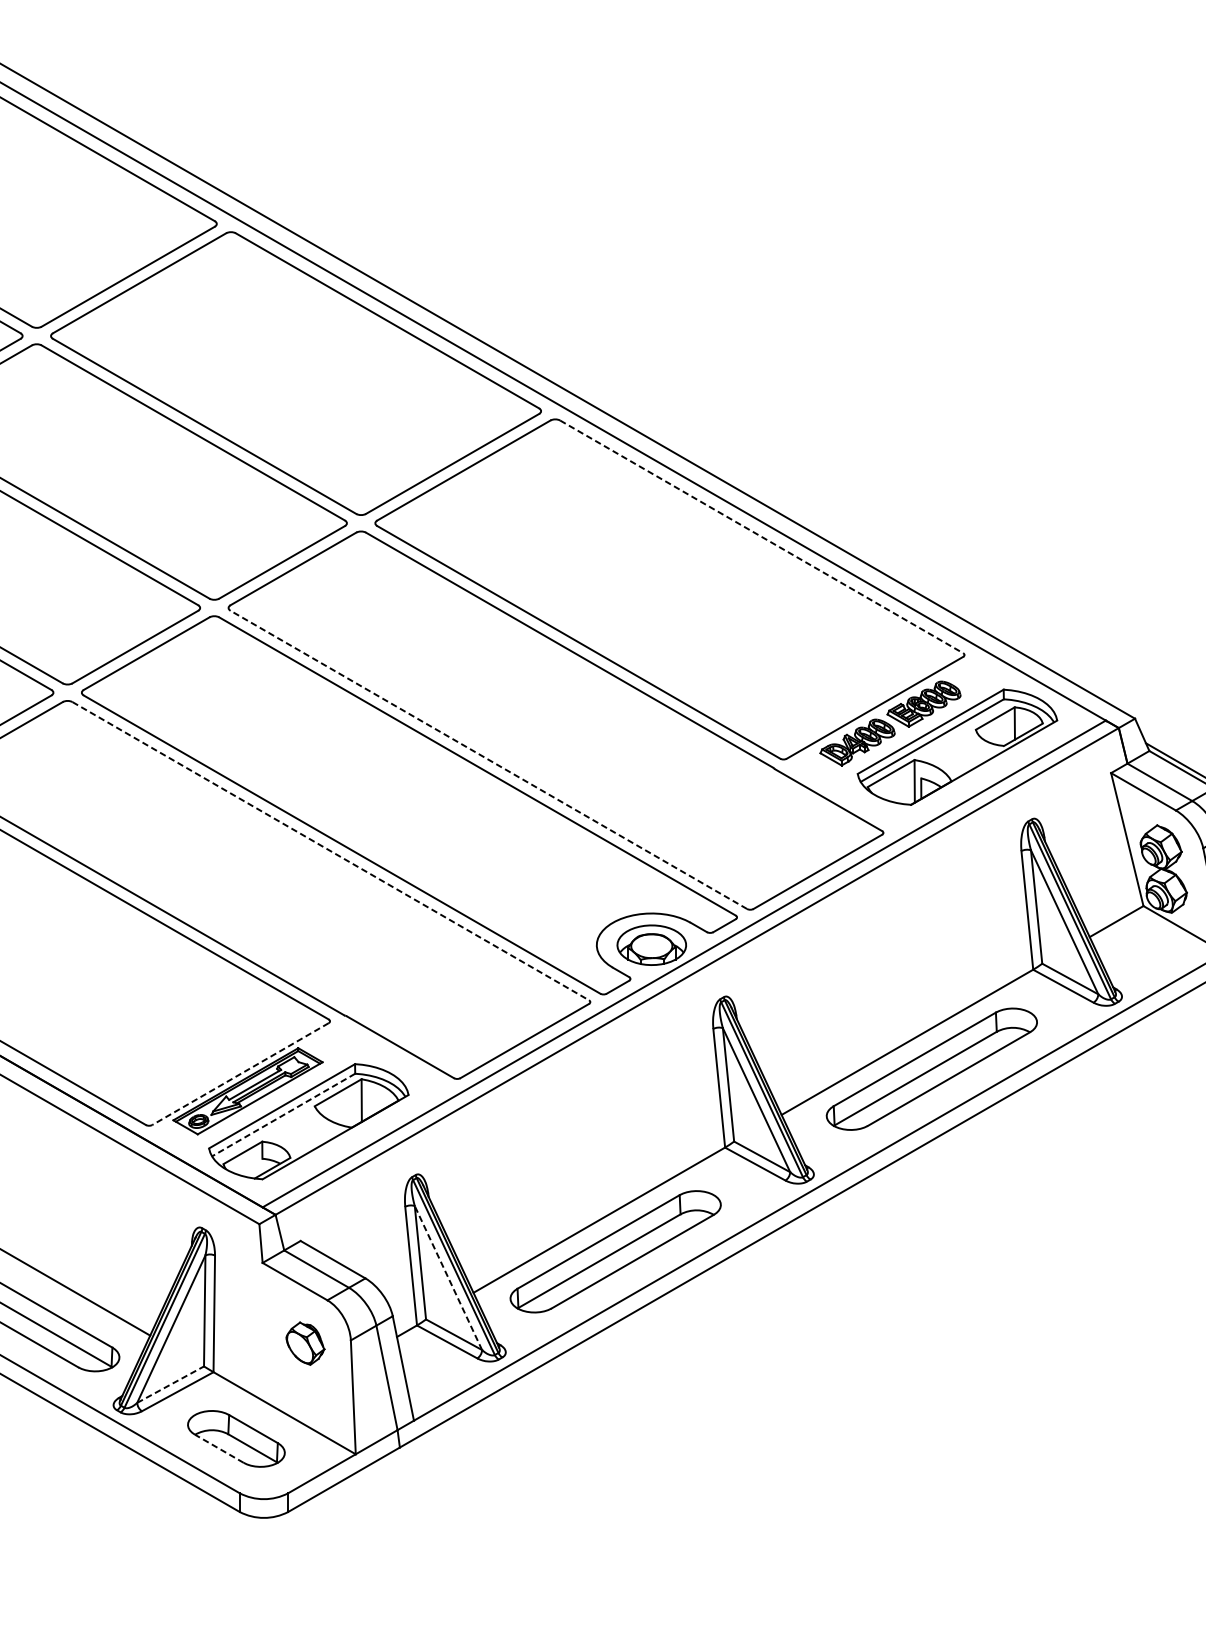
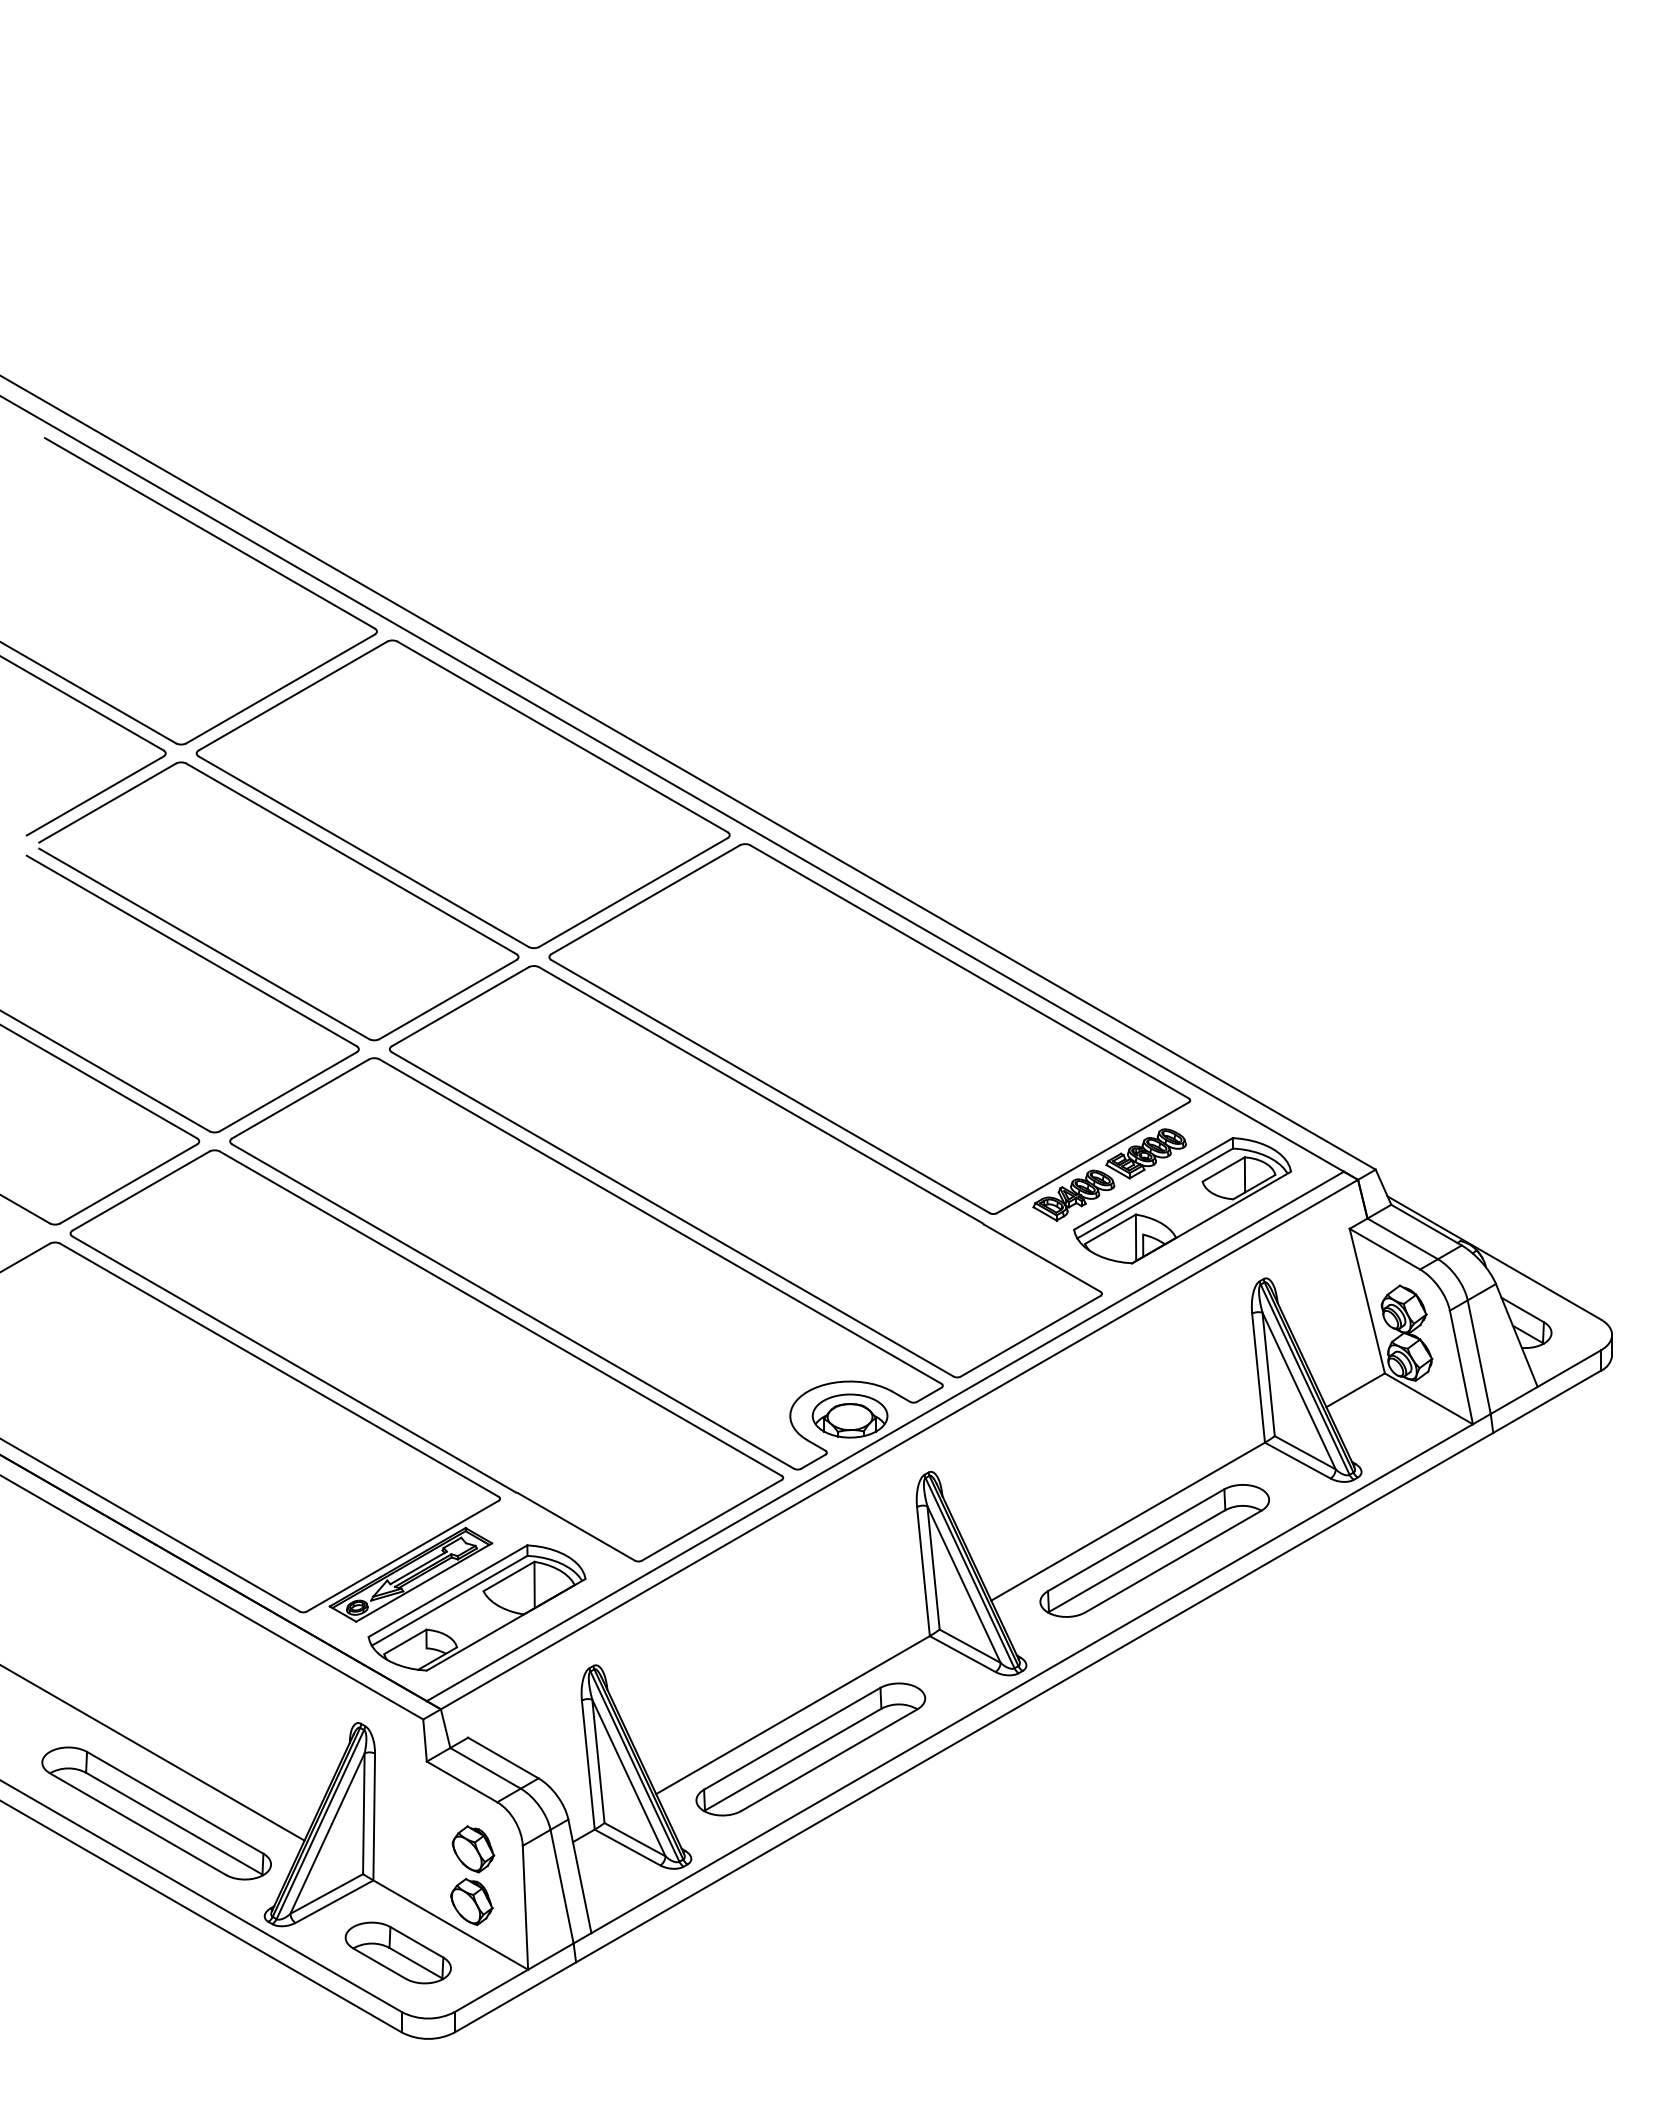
line: (762, 537) -> (970, 972), dashed -> solid
line: (488, 759) -> (672, 1214), dashed -> solid
line: (331, 850) -> (501, 1313), dashed -> solid
line: (240, 1074) -> (402, 1556), dashed -> solid
line: (283, 1114) -> (449, 1600), dashed -> solid
line: (448, 1277) -> (628, 1777), dashed -> solid
line: (171, 1384) -> (327, 1893), dashed -> solid
part: (303, 1392) -> (471, 1902), added
line: (219, 1448) -> (379, 1963), dashed -> solid

